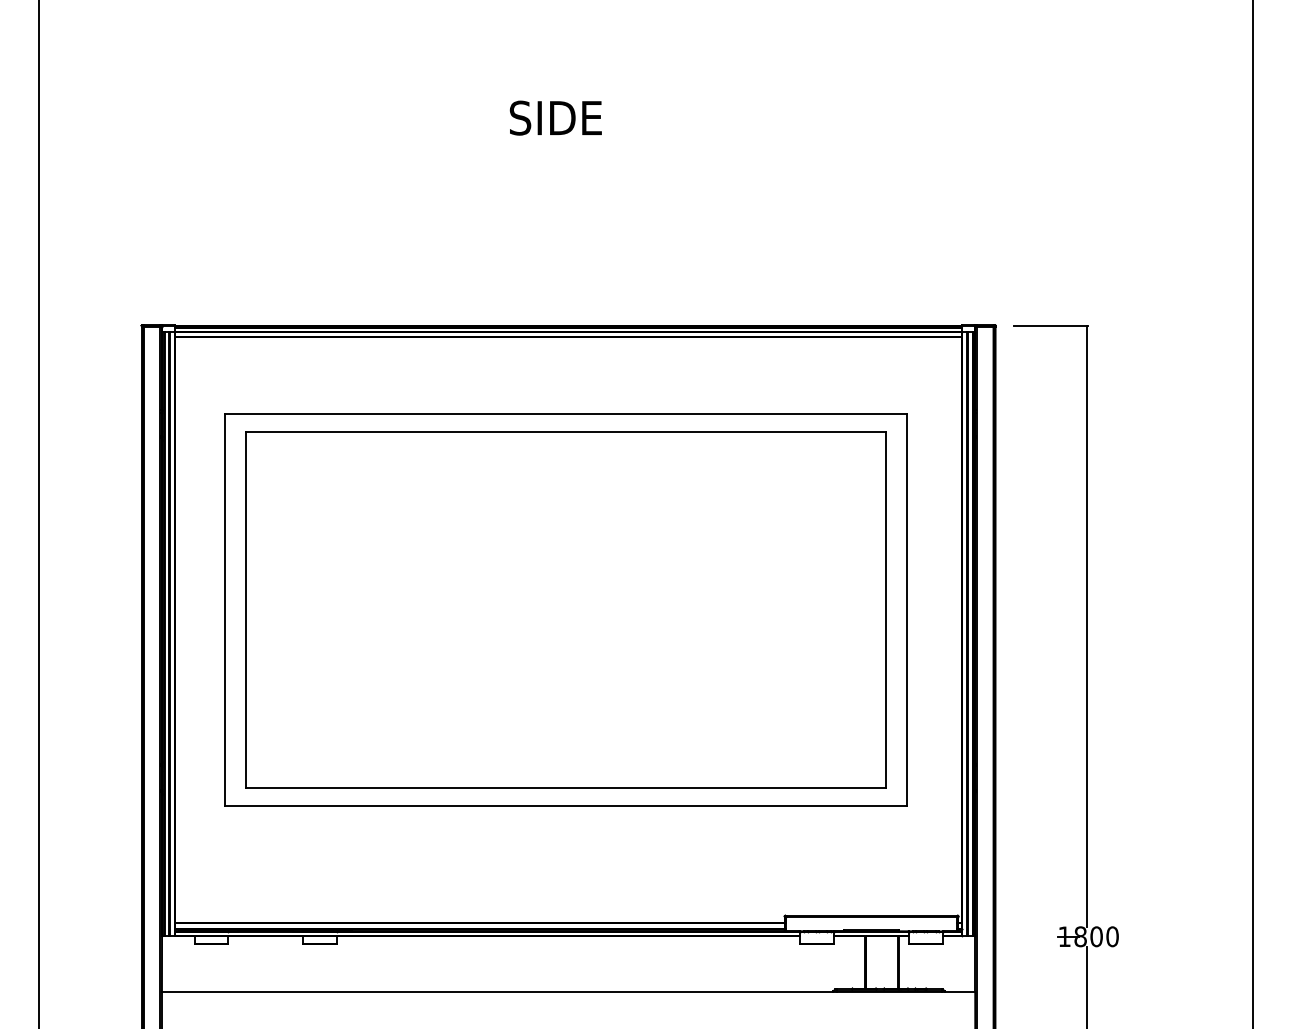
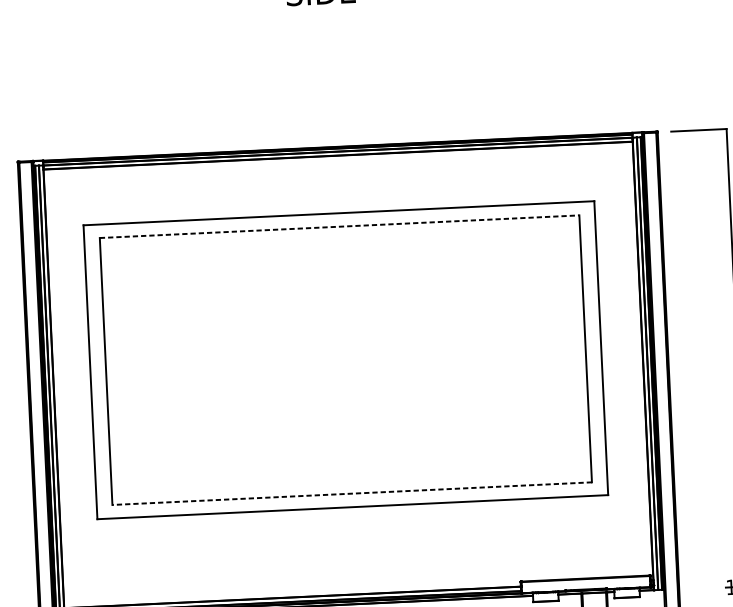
line: (566, 432) -> (339, 227), solid -> dashed
line: (566, 788) -> (352, 493), solid -> dashed

